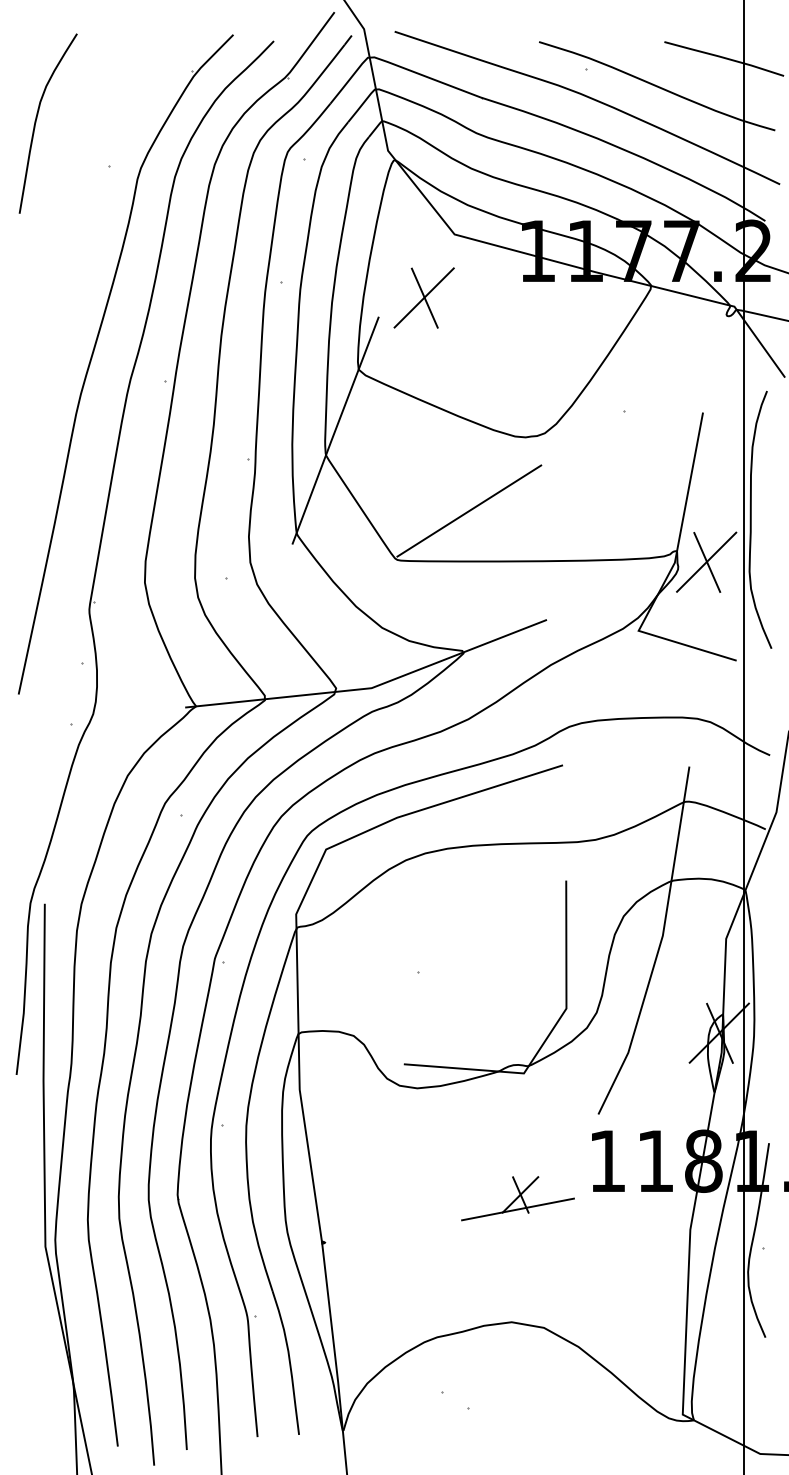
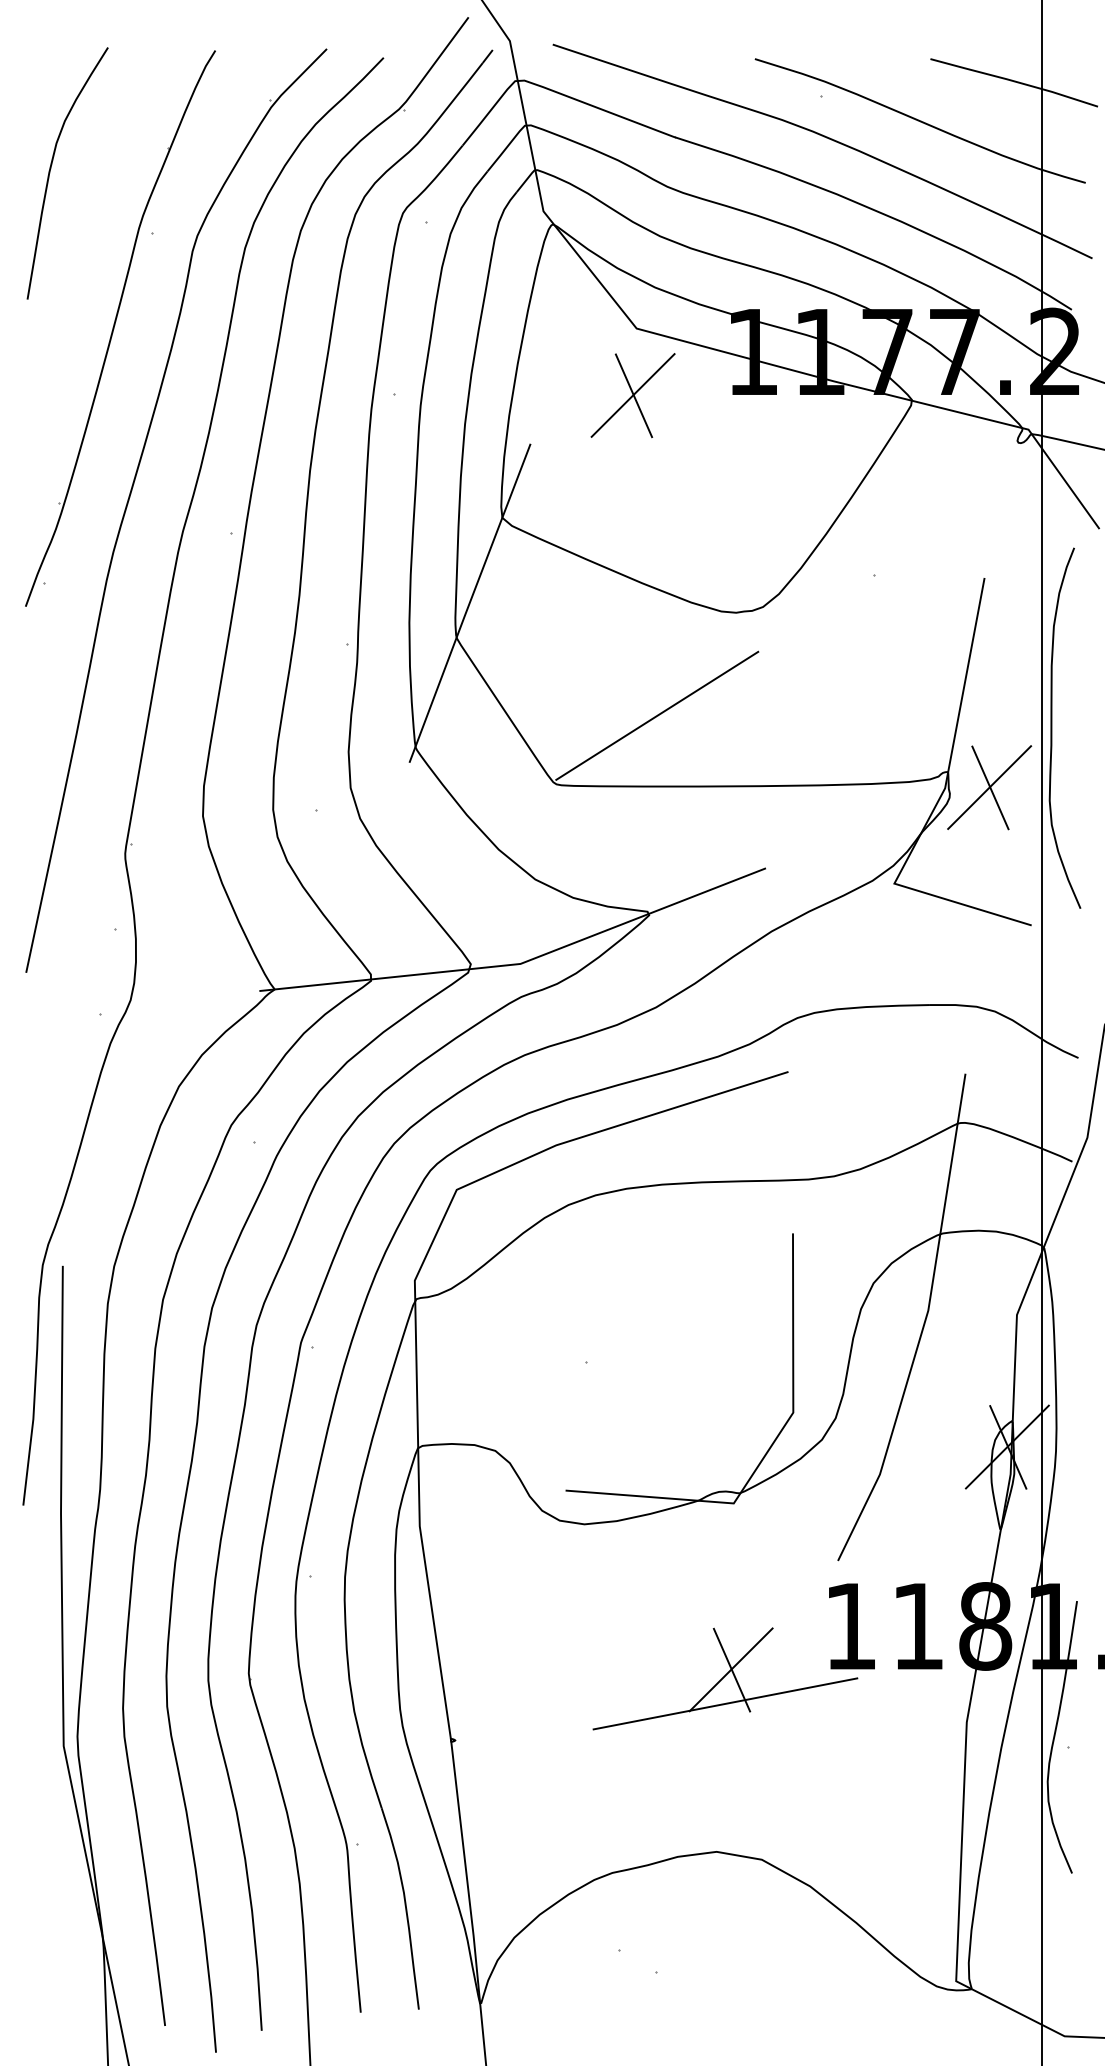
part: (86, 234) -> (120, 328), added
part: (423, 297) -> (632, 395), moved
part: (518, 1198) -> (725, 1678), size x1.67

